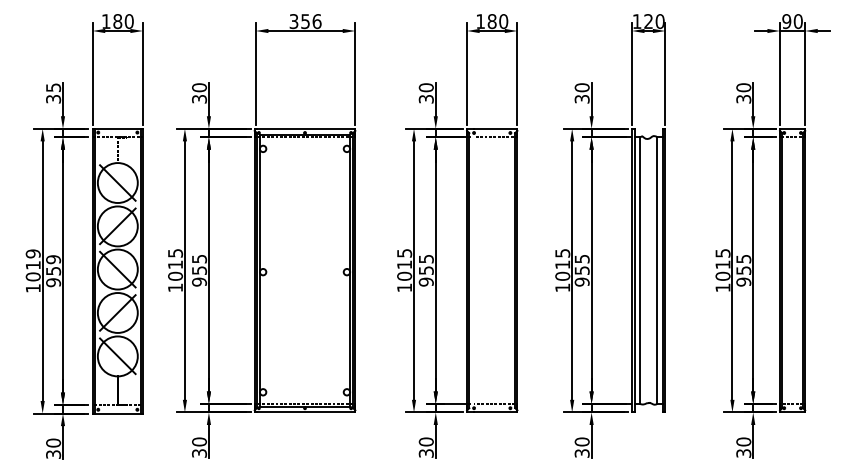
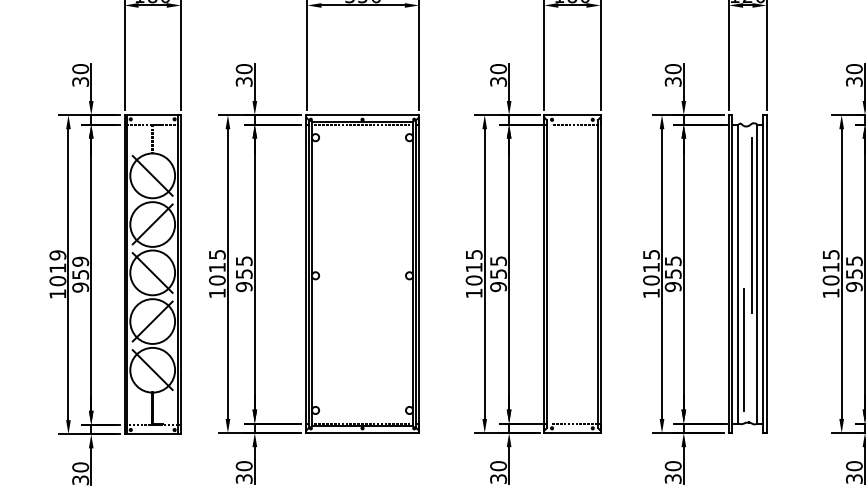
text: (53, 87) -> (80, 68), 35 -> 30
line: (652, 226) -> (752, 224), added
line: (645, 338) -> (744, 350), added

